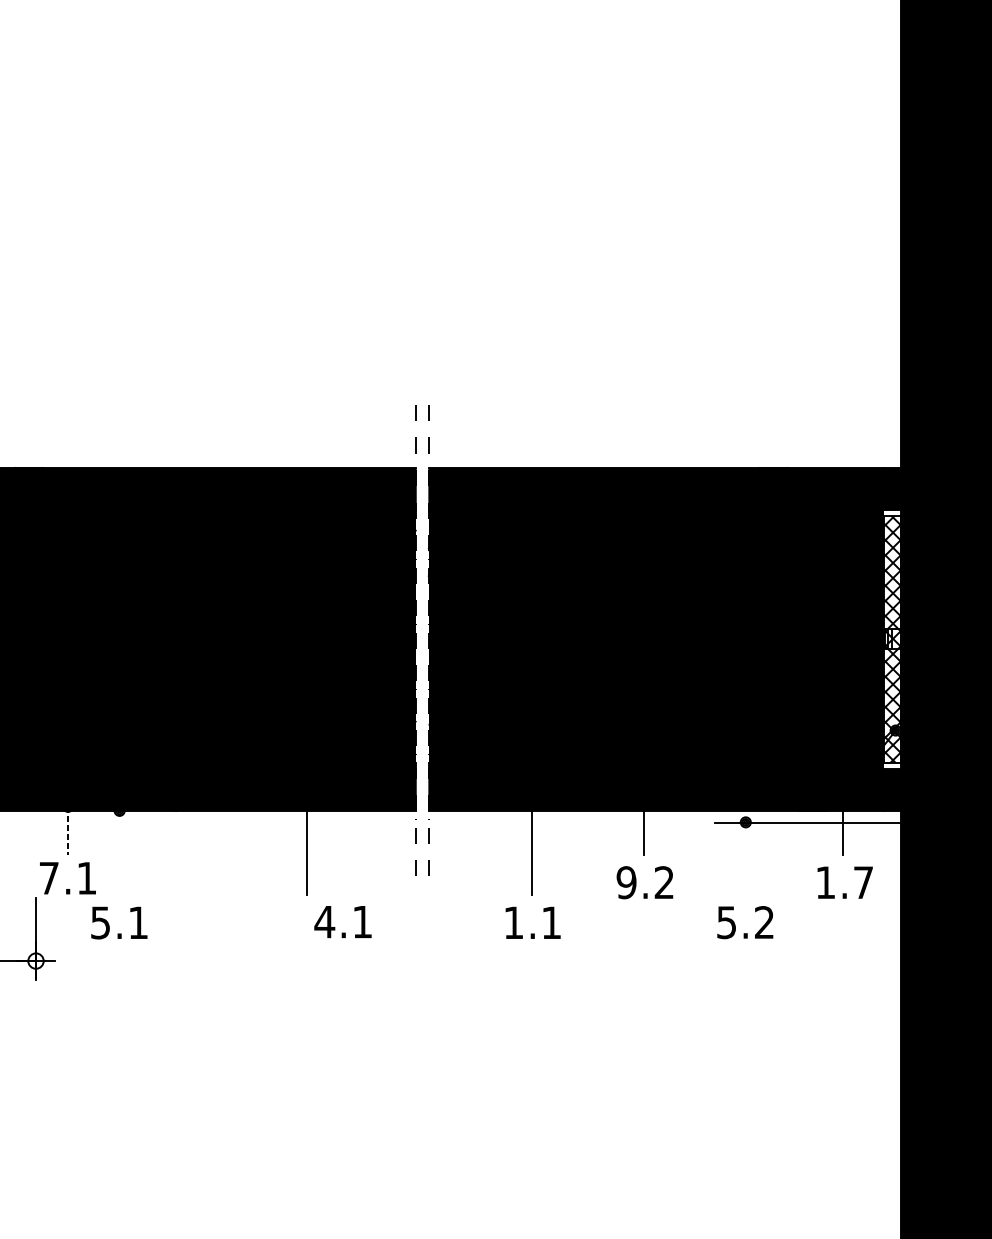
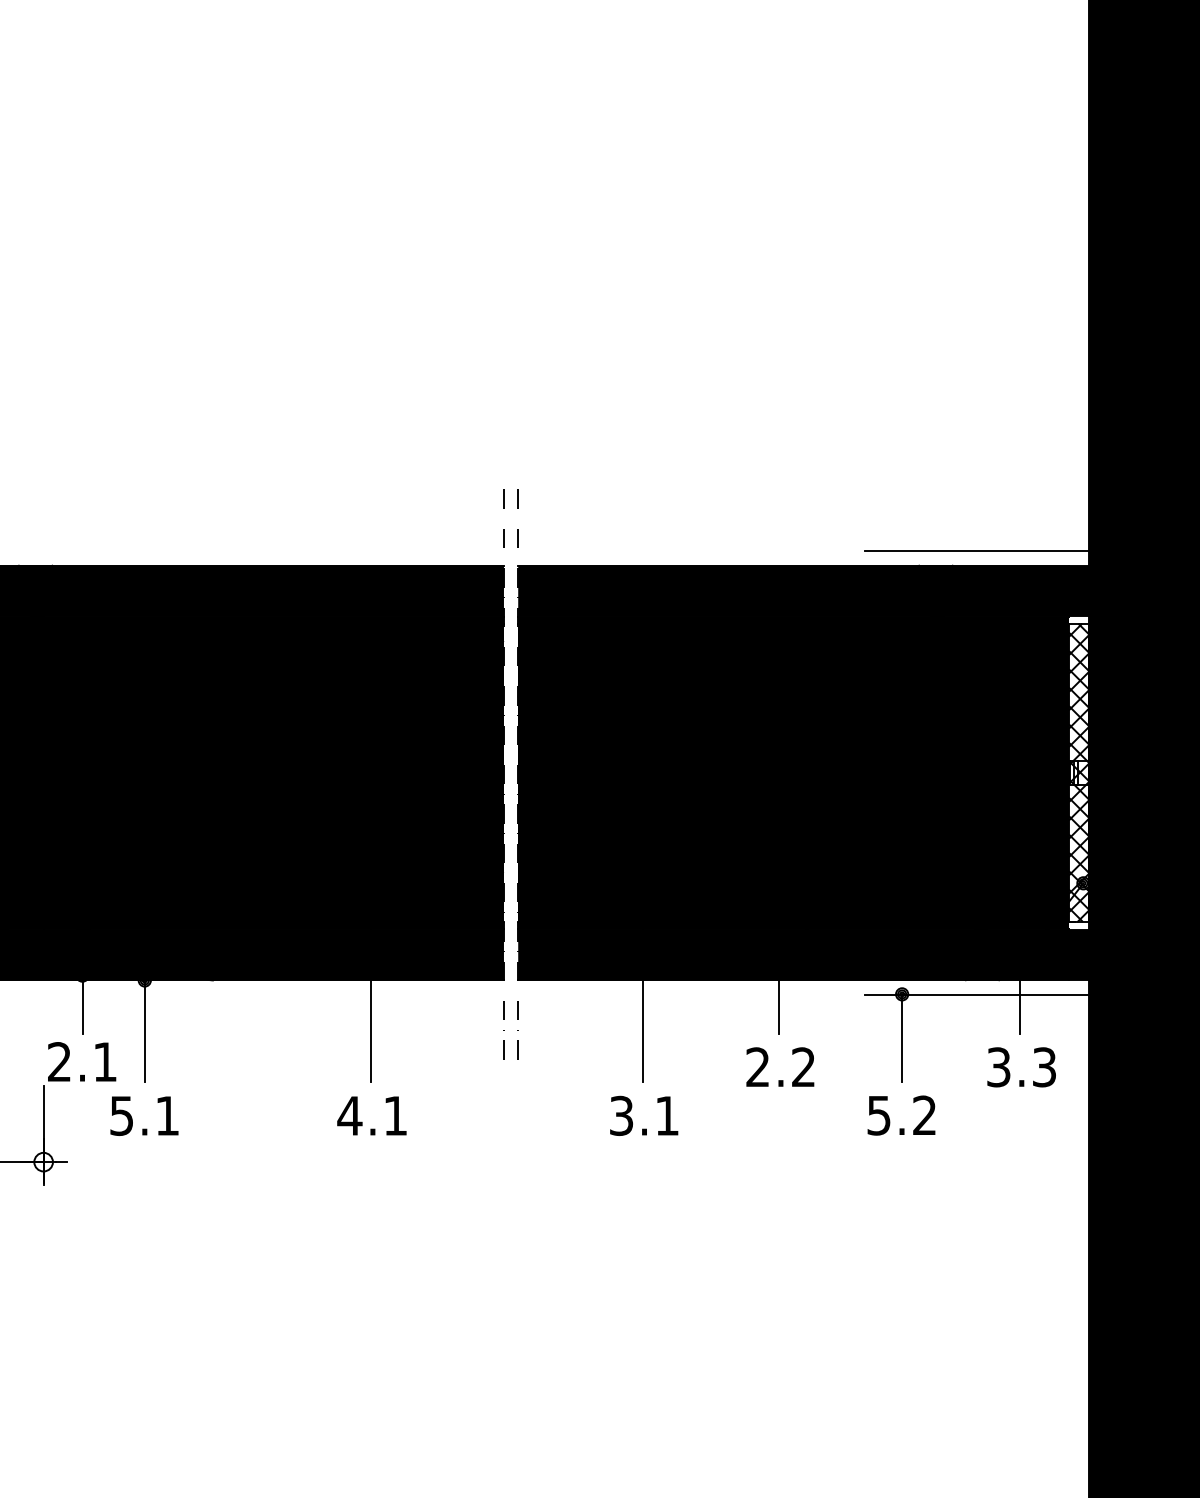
line: (807, 455) -> (976, 550), added
line: (68, 830) -> (82, 1004), dashed -> solid
line: (119, 853) -> (144, 1031), added
line: (746, 858) -> (902, 1037), added
text: (49, 877) -> (59, 1061), 7.1 -> 2.1
text: (626, 882) -> (757, 1067), 9.2 -> 2.2
text: (844, 882) -> (1021, 1067), 1.7 -> 3.3
text: (342, 921) -> (371, 1115), moved
text: (513, 922) -> (621, 1115), 1.1 -> 3.1

